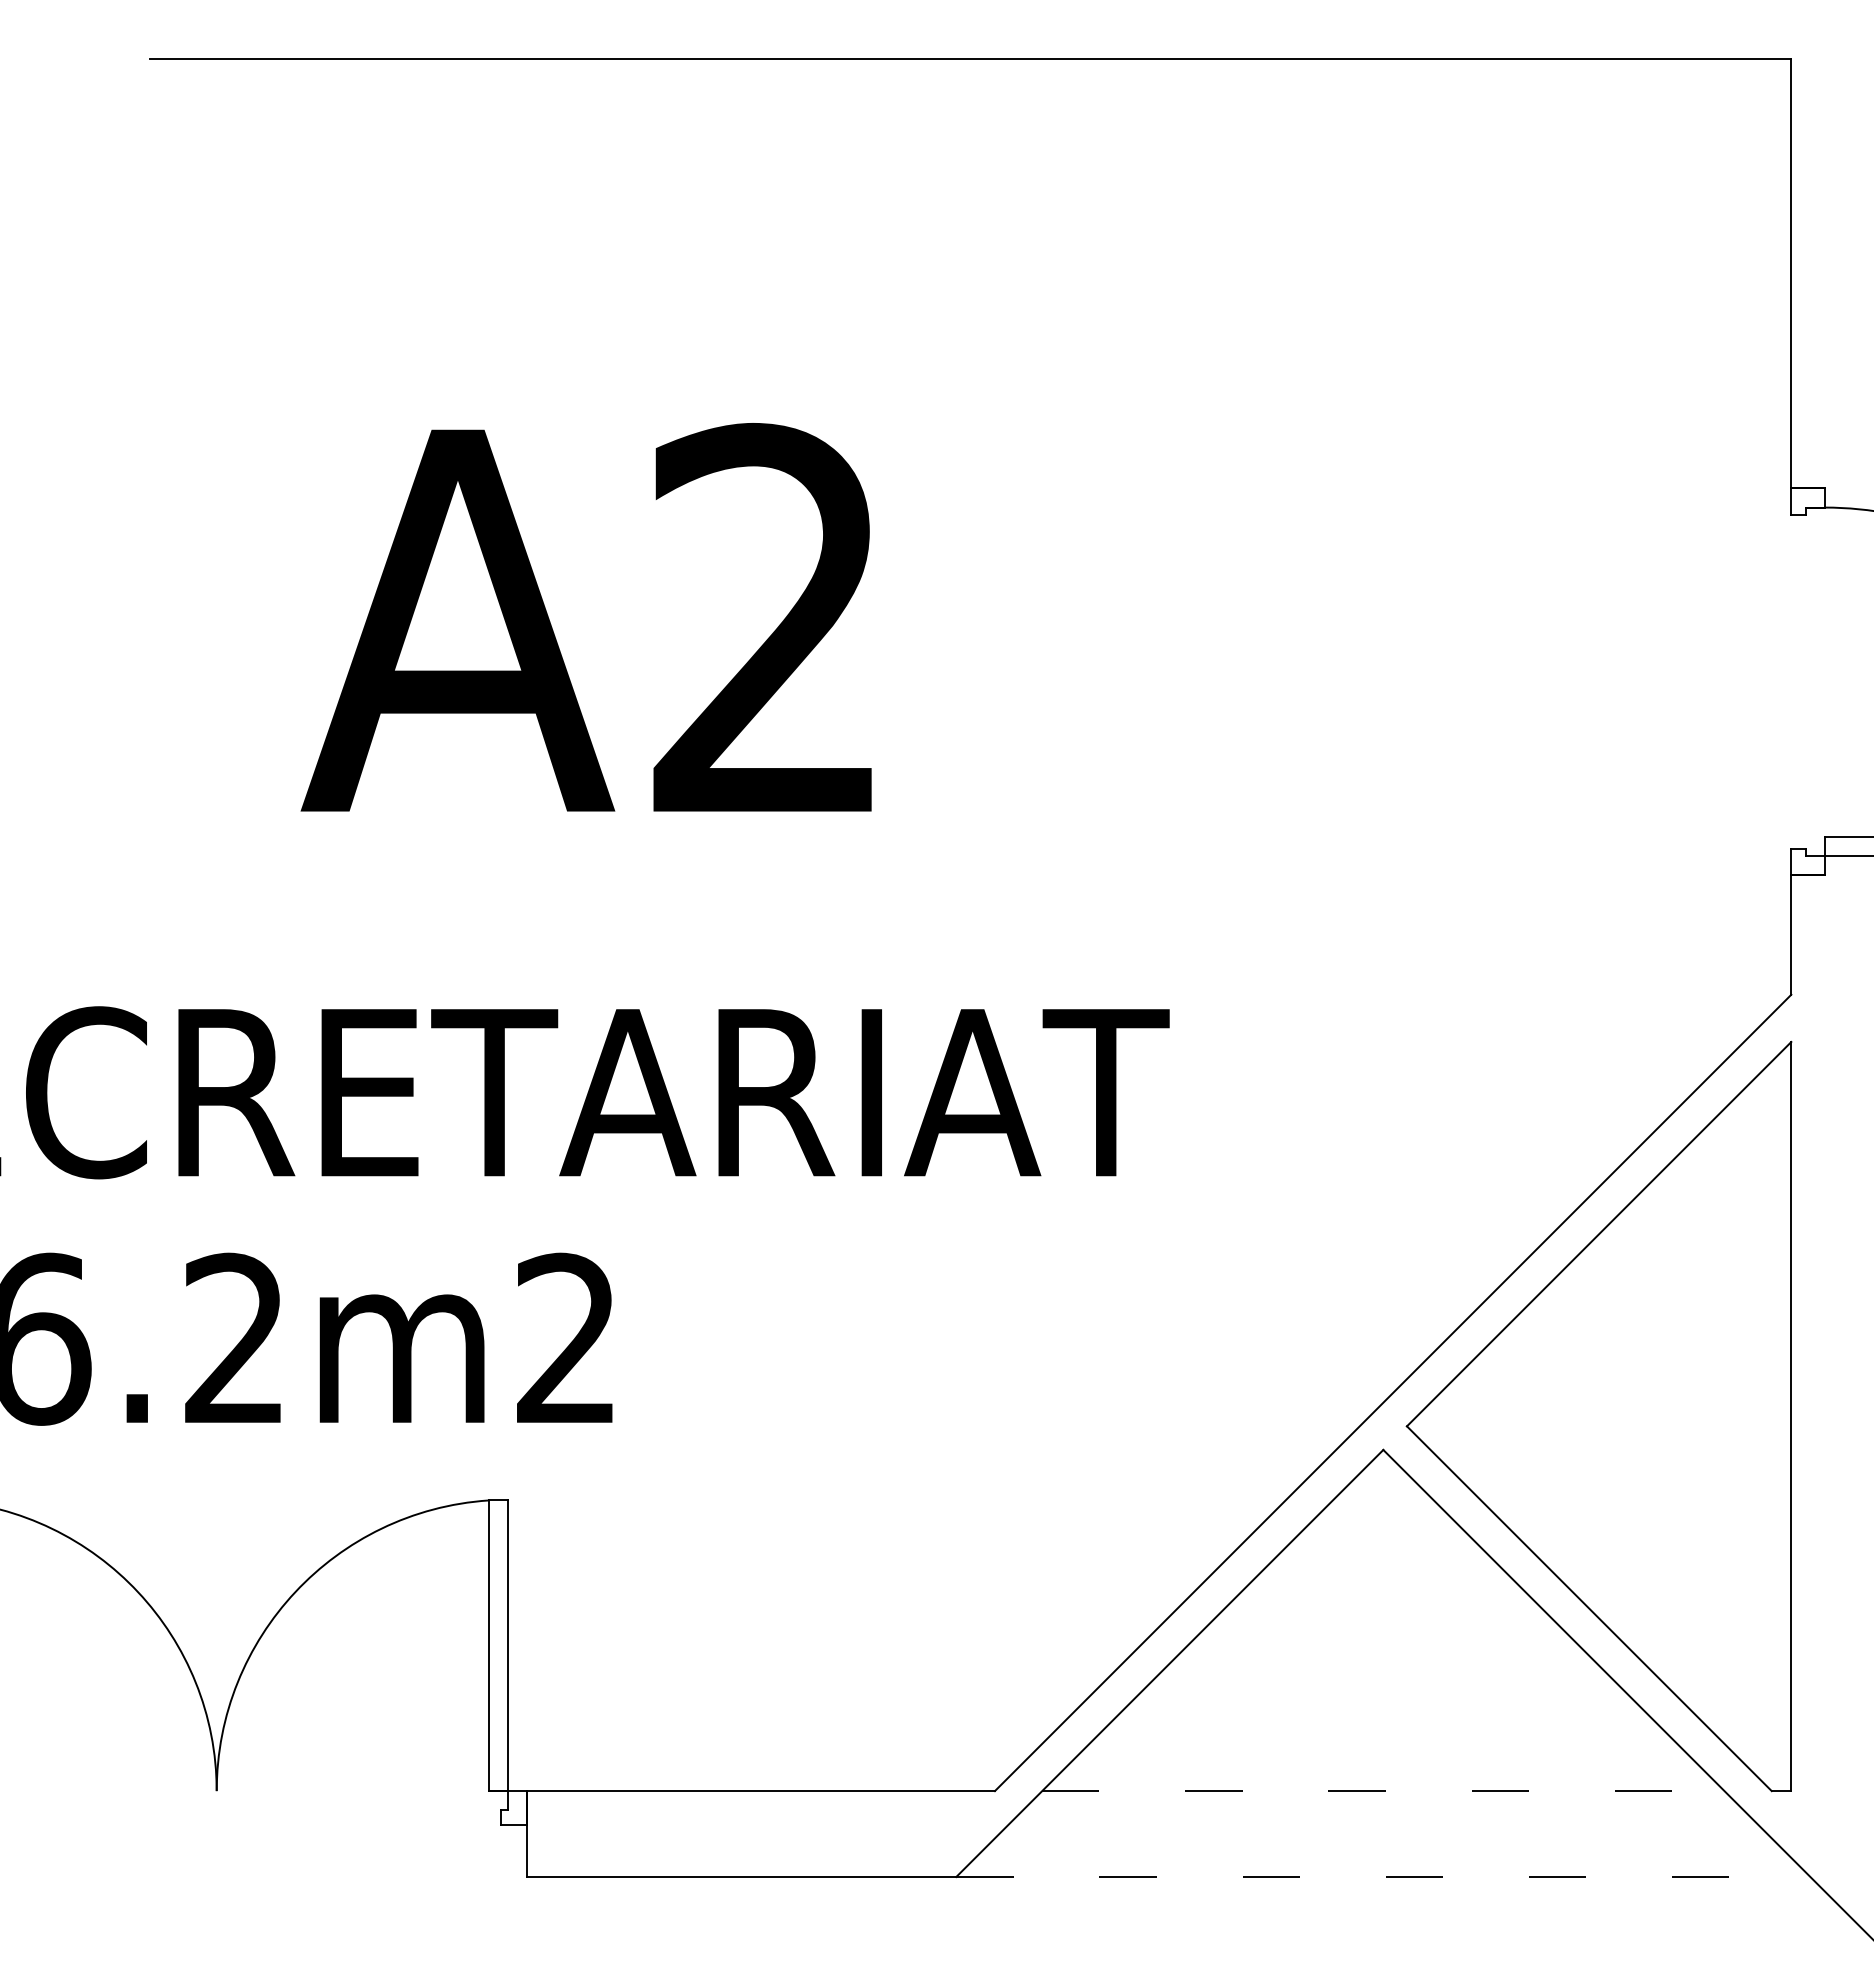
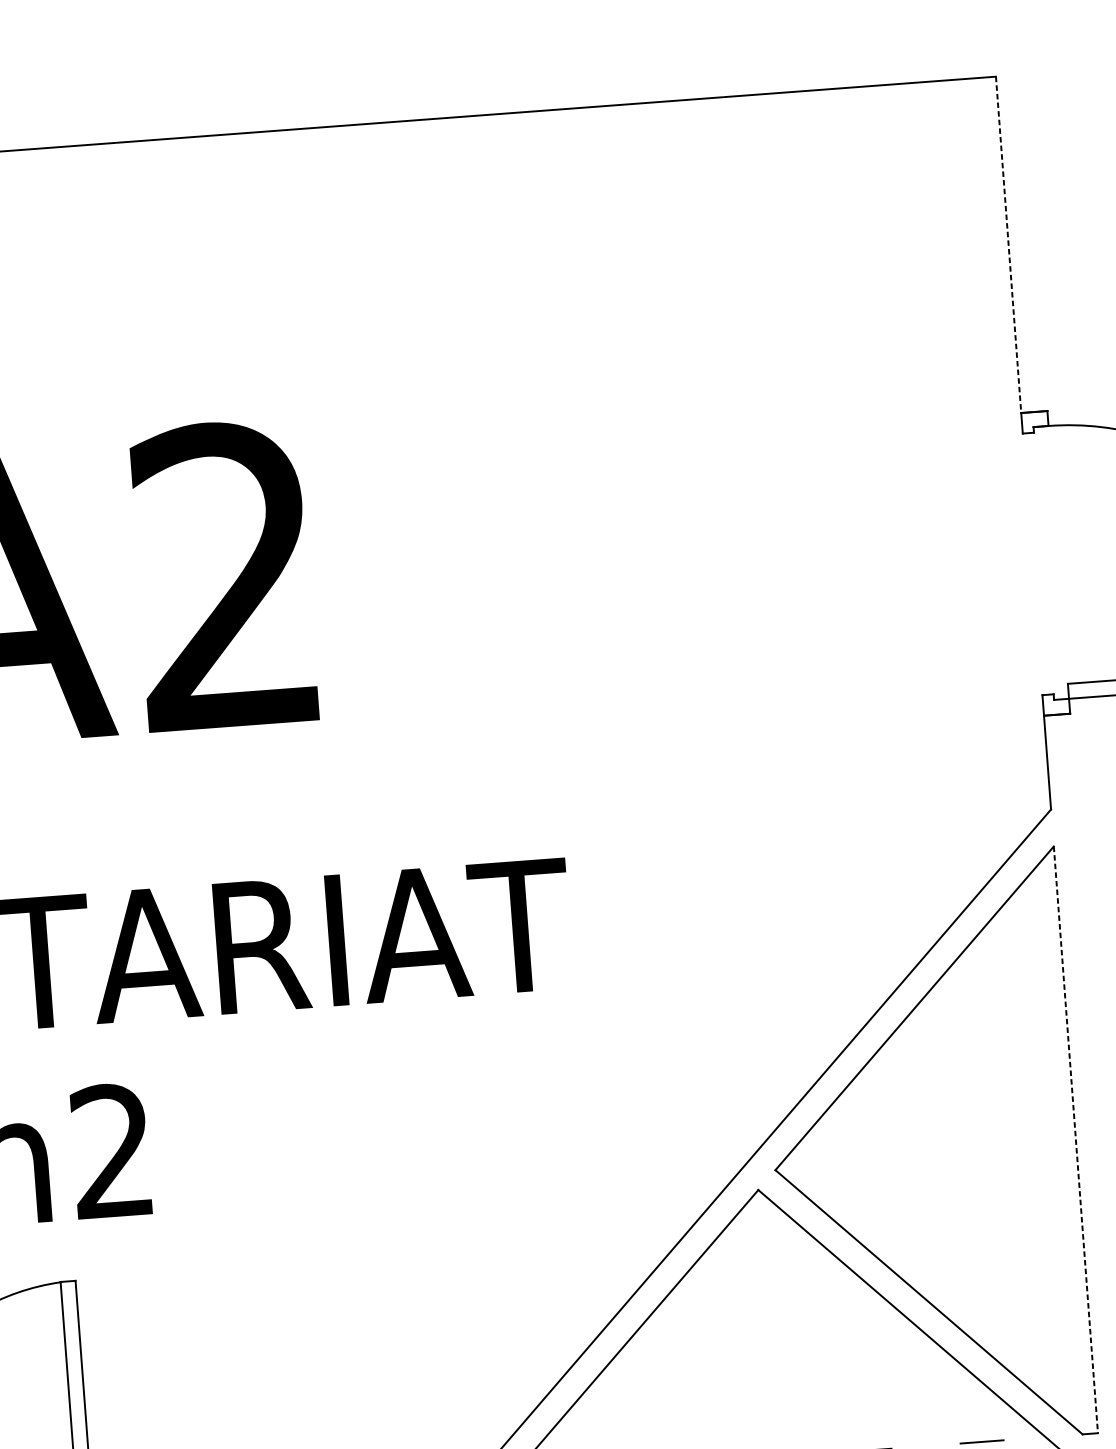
line: (1791, 273) -> (1008, 244), solid -> dashed
line: (1791, 1416) -> (1076, 1139), solid -> dashed

